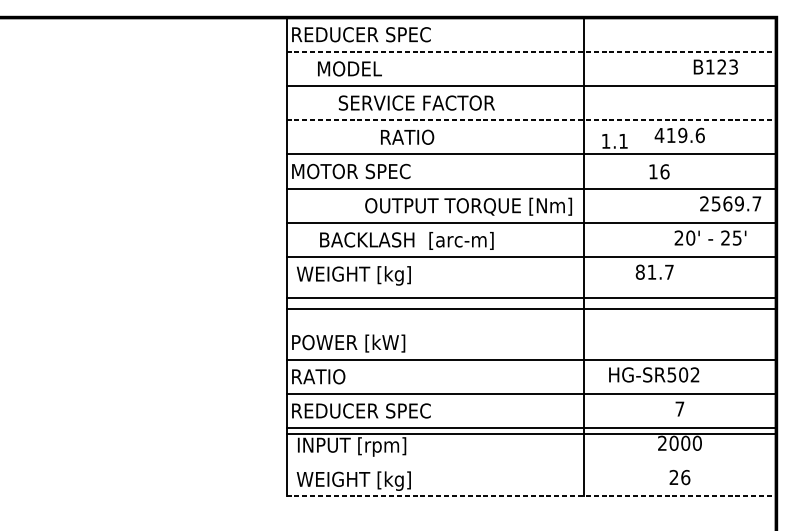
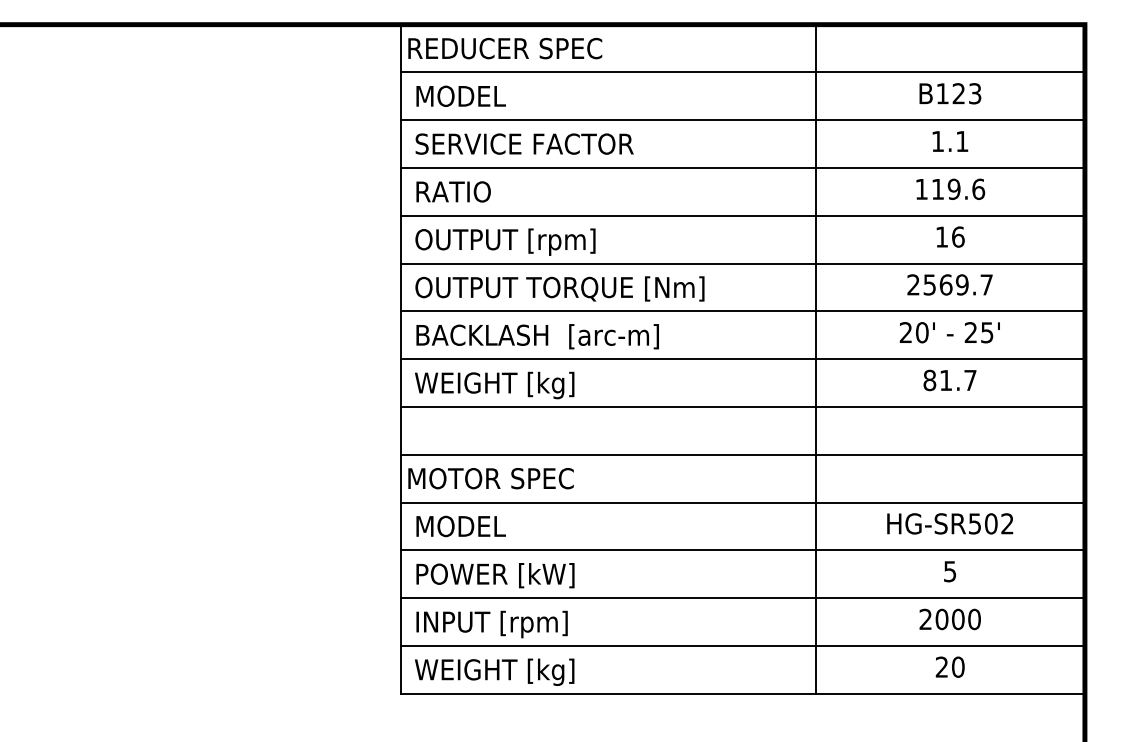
line: (531, 51) -> (743, 72), dashed -> solid
text: (715, 66) -> (950, 93), moved
text: (349, 68) -> (460, 95), moved
text: (416, 102) -> (524, 143), moved
line: (531, 120) -> (743, 168), dashed -> solid
text: (659, 135) -> (921, 189), 419.6 -> 119.6
text: (407, 137) -> (453, 191), moved
text: (615, 141) -> (950, 141), moved
text: (659, 171) -> (950, 236), moved
text: (358, 172) -> (501, 241), MOTOR SPEC -> OUTPUT [rpm]
text: (730, 203) -> (949, 284), moved
text: (468, 206) -> (559, 288), moved
text: (710, 237) -> (949, 332), moved
text: (406, 240) -> (537, 336), moved
text: (654, 272) -> (949, 380), moved
line: (531, 297) -> (742, 454), moved
line: (531, 309) -> (742, 407), moved
text: (351, 343) -> (491, 479), POWER [kW] -> MOTOR SPEC
text: (654, 374) -> (950, 523), moved
text: (326, 376) -> (456, 526), RATIO -> MODEL
text: (680, 409) -> (950, 571), 7 -> 5
text: (361, 411) -> (505, 575), REDUCER SPEC -> POWER [kW]
line: (531, 434) -> (742, 645), moved
text: (685, 477) -> (958, 666), 26 -> 20
line: (531, 496) -> (743, 693), dashed -> solid

